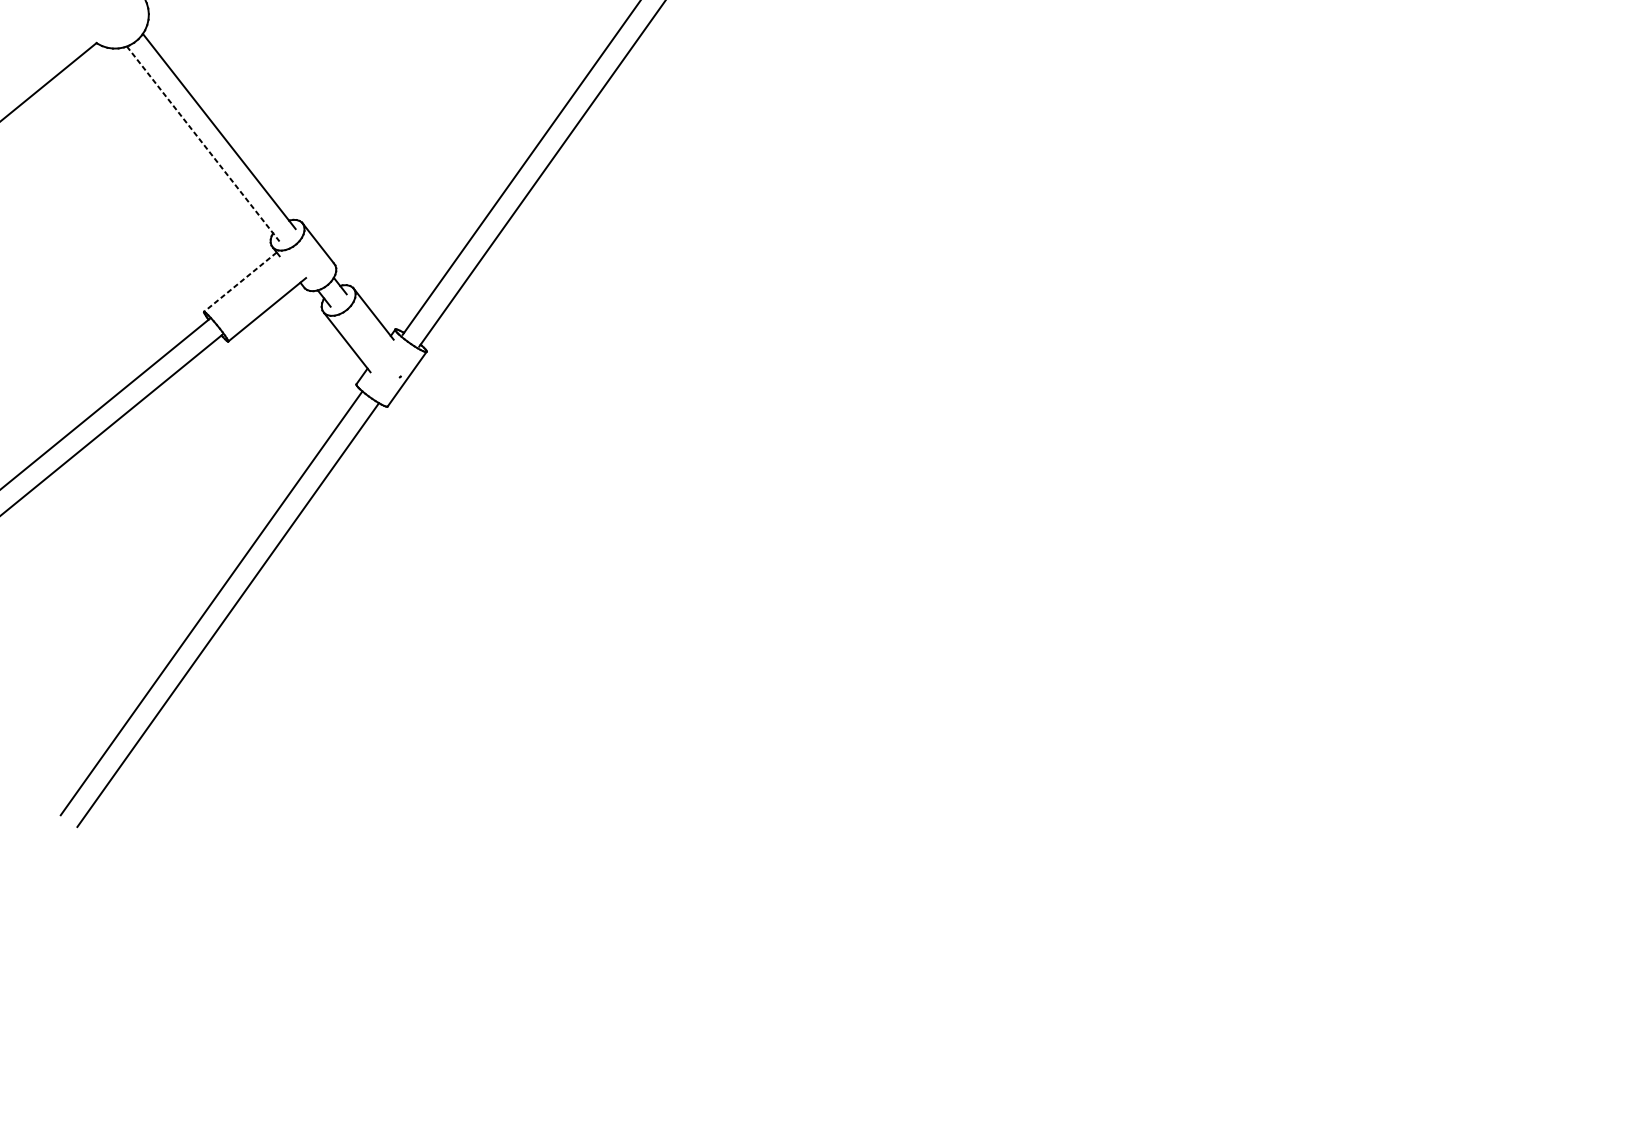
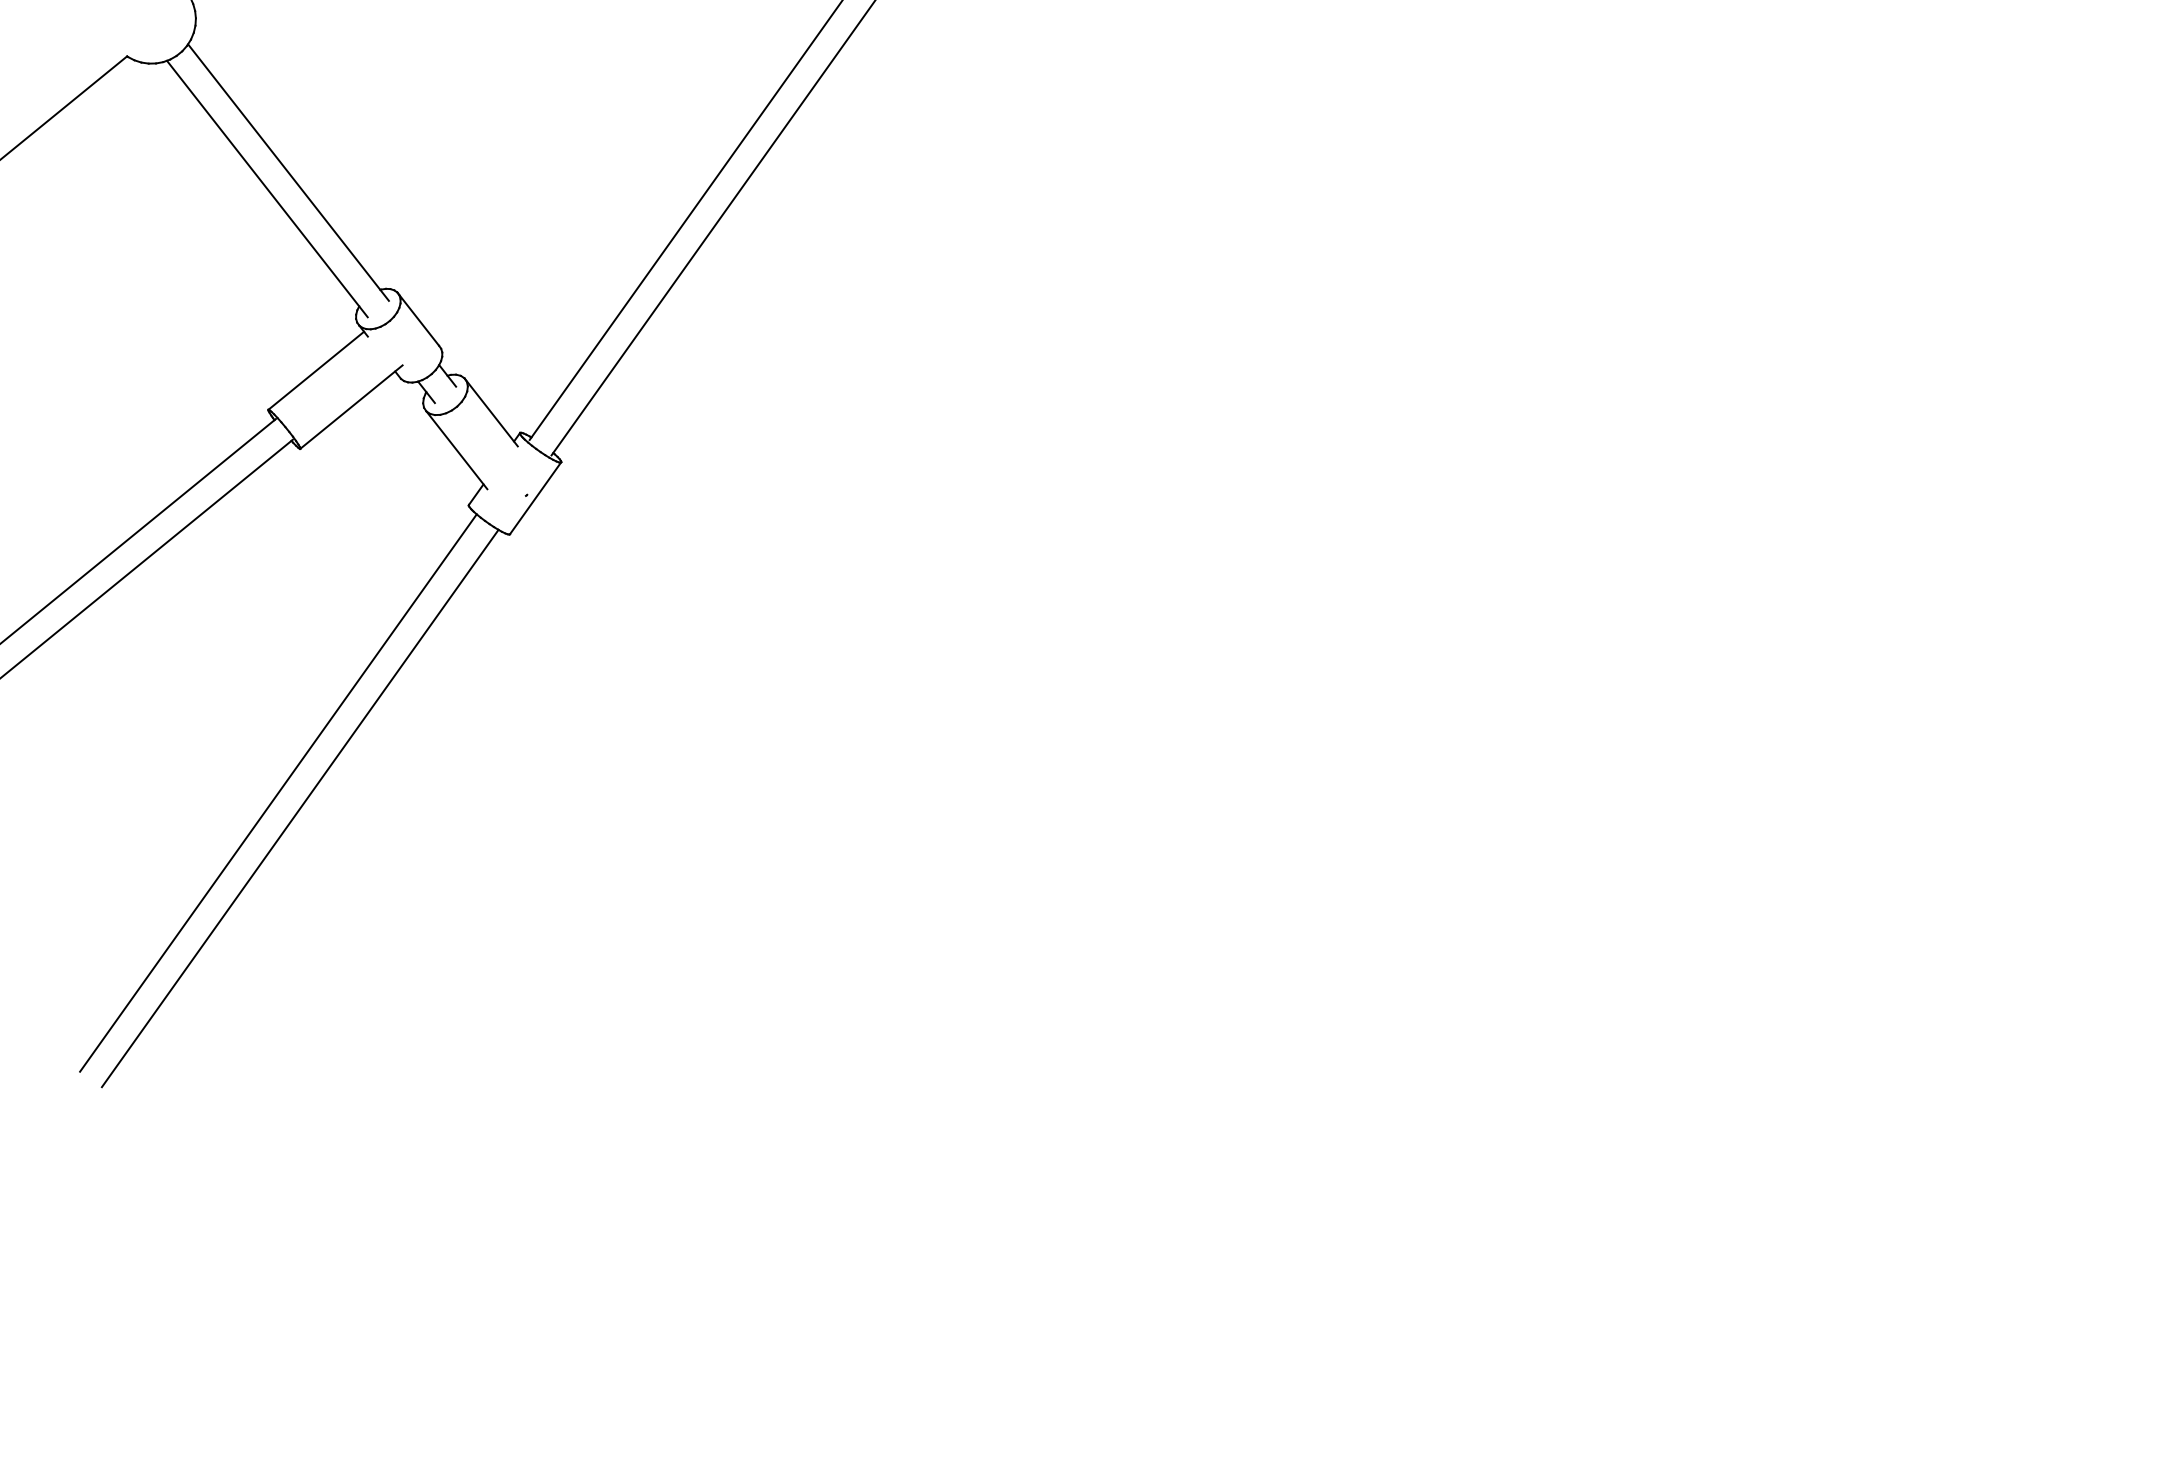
line: (203, 144) -> (267, 189), dashed -> solid
line: (240, 281) -> (316, 370), dashed -> solid

